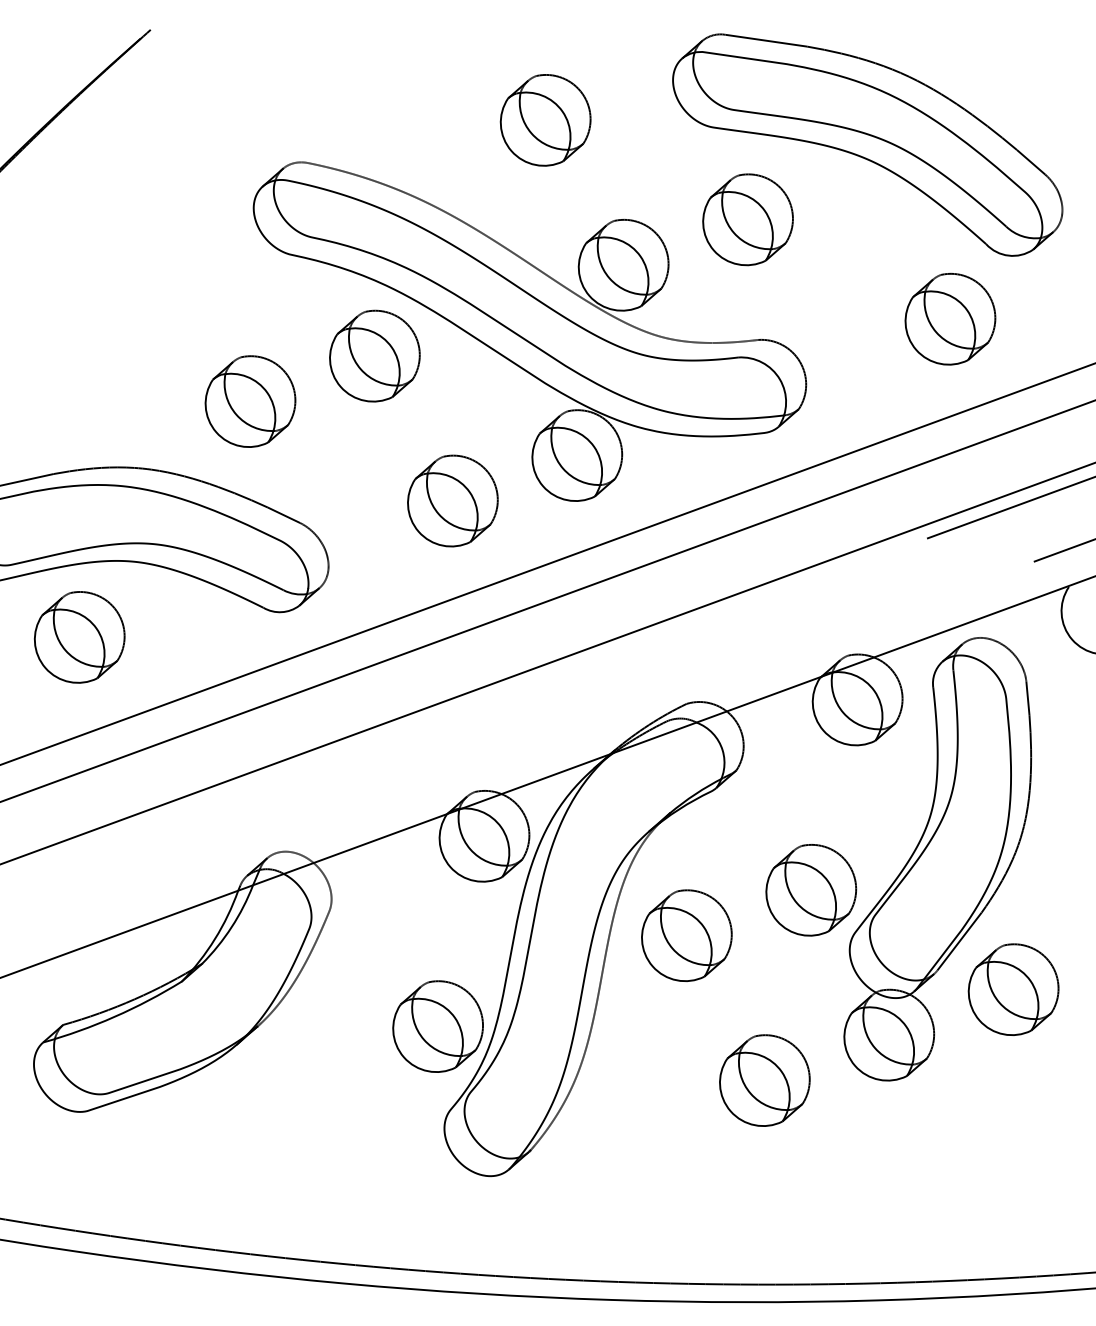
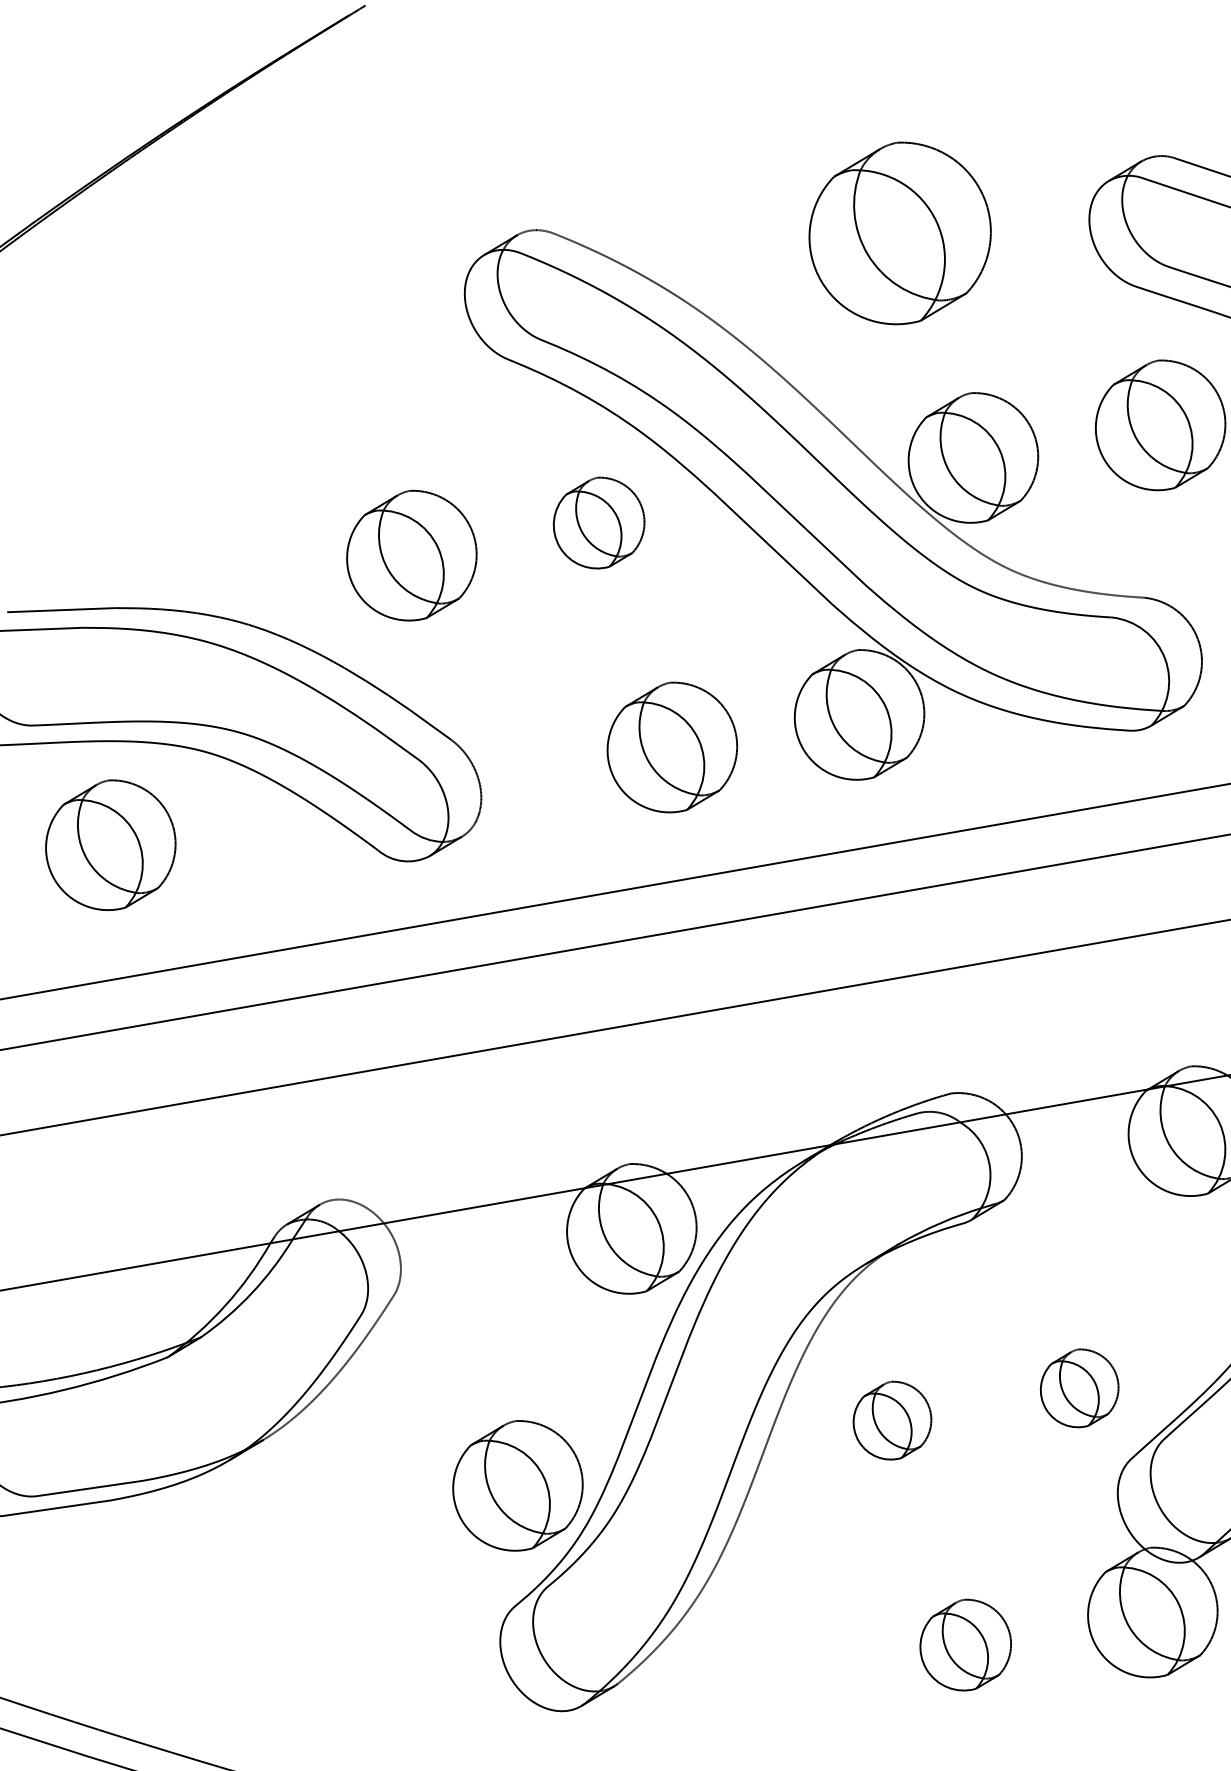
part: (545, 120) -> (899, 233), size x1.4
part: (374, 355) -> (598, 522), size x0.7
part: (811, 890) -> (1079, 1388), size x0.6
part: (686, 935) -> (891, 1420), size x0.6
part: (764, 1080) -> (965, 1645), size x0.7

